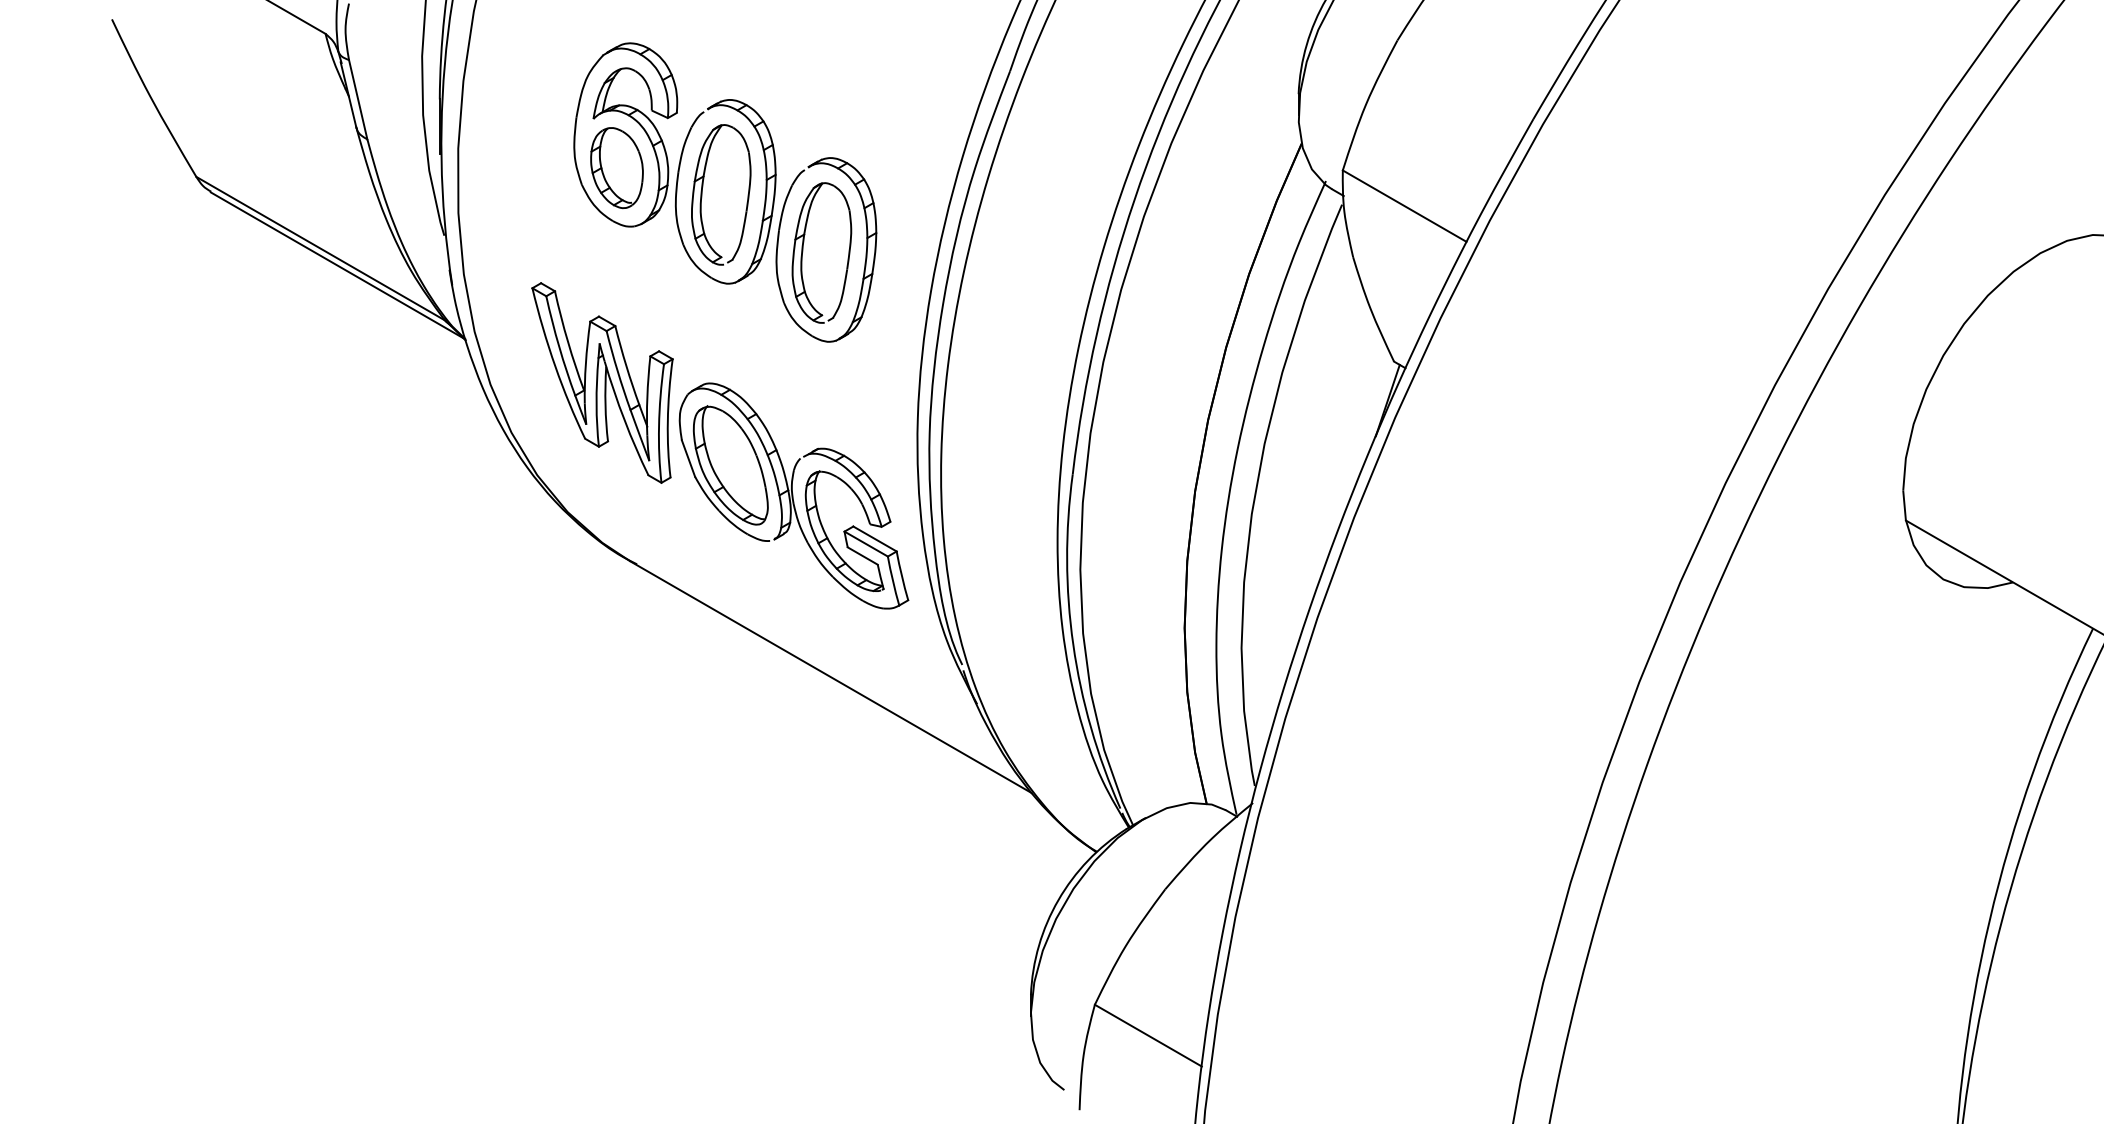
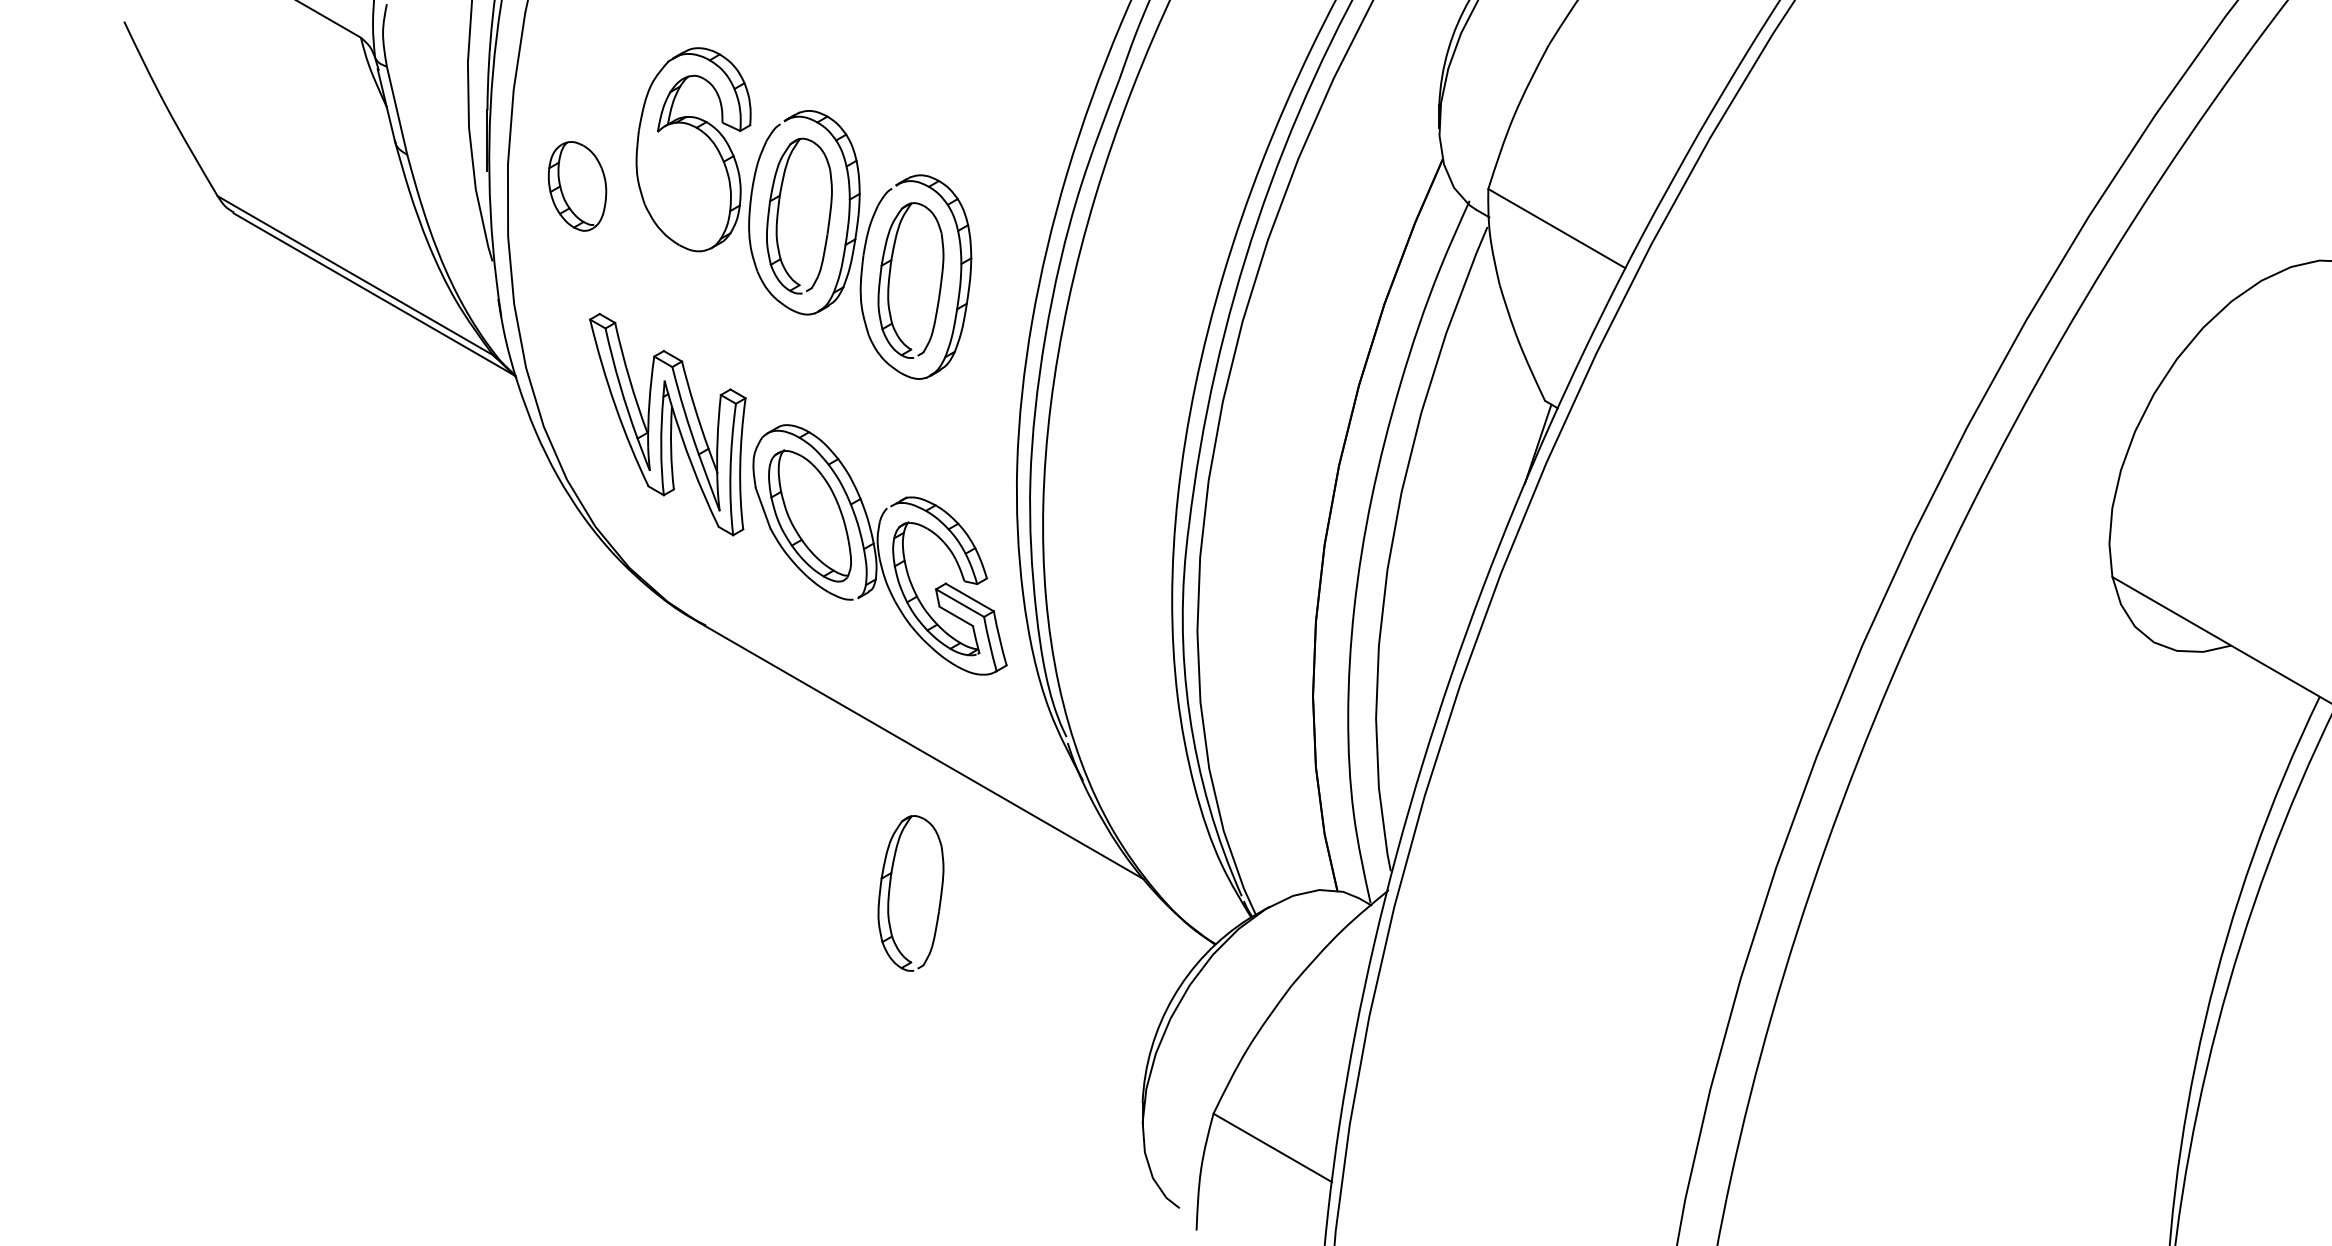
part: (616, 168) -> (576, 186), moved
part: (803, 805) -> (890, 892), added

